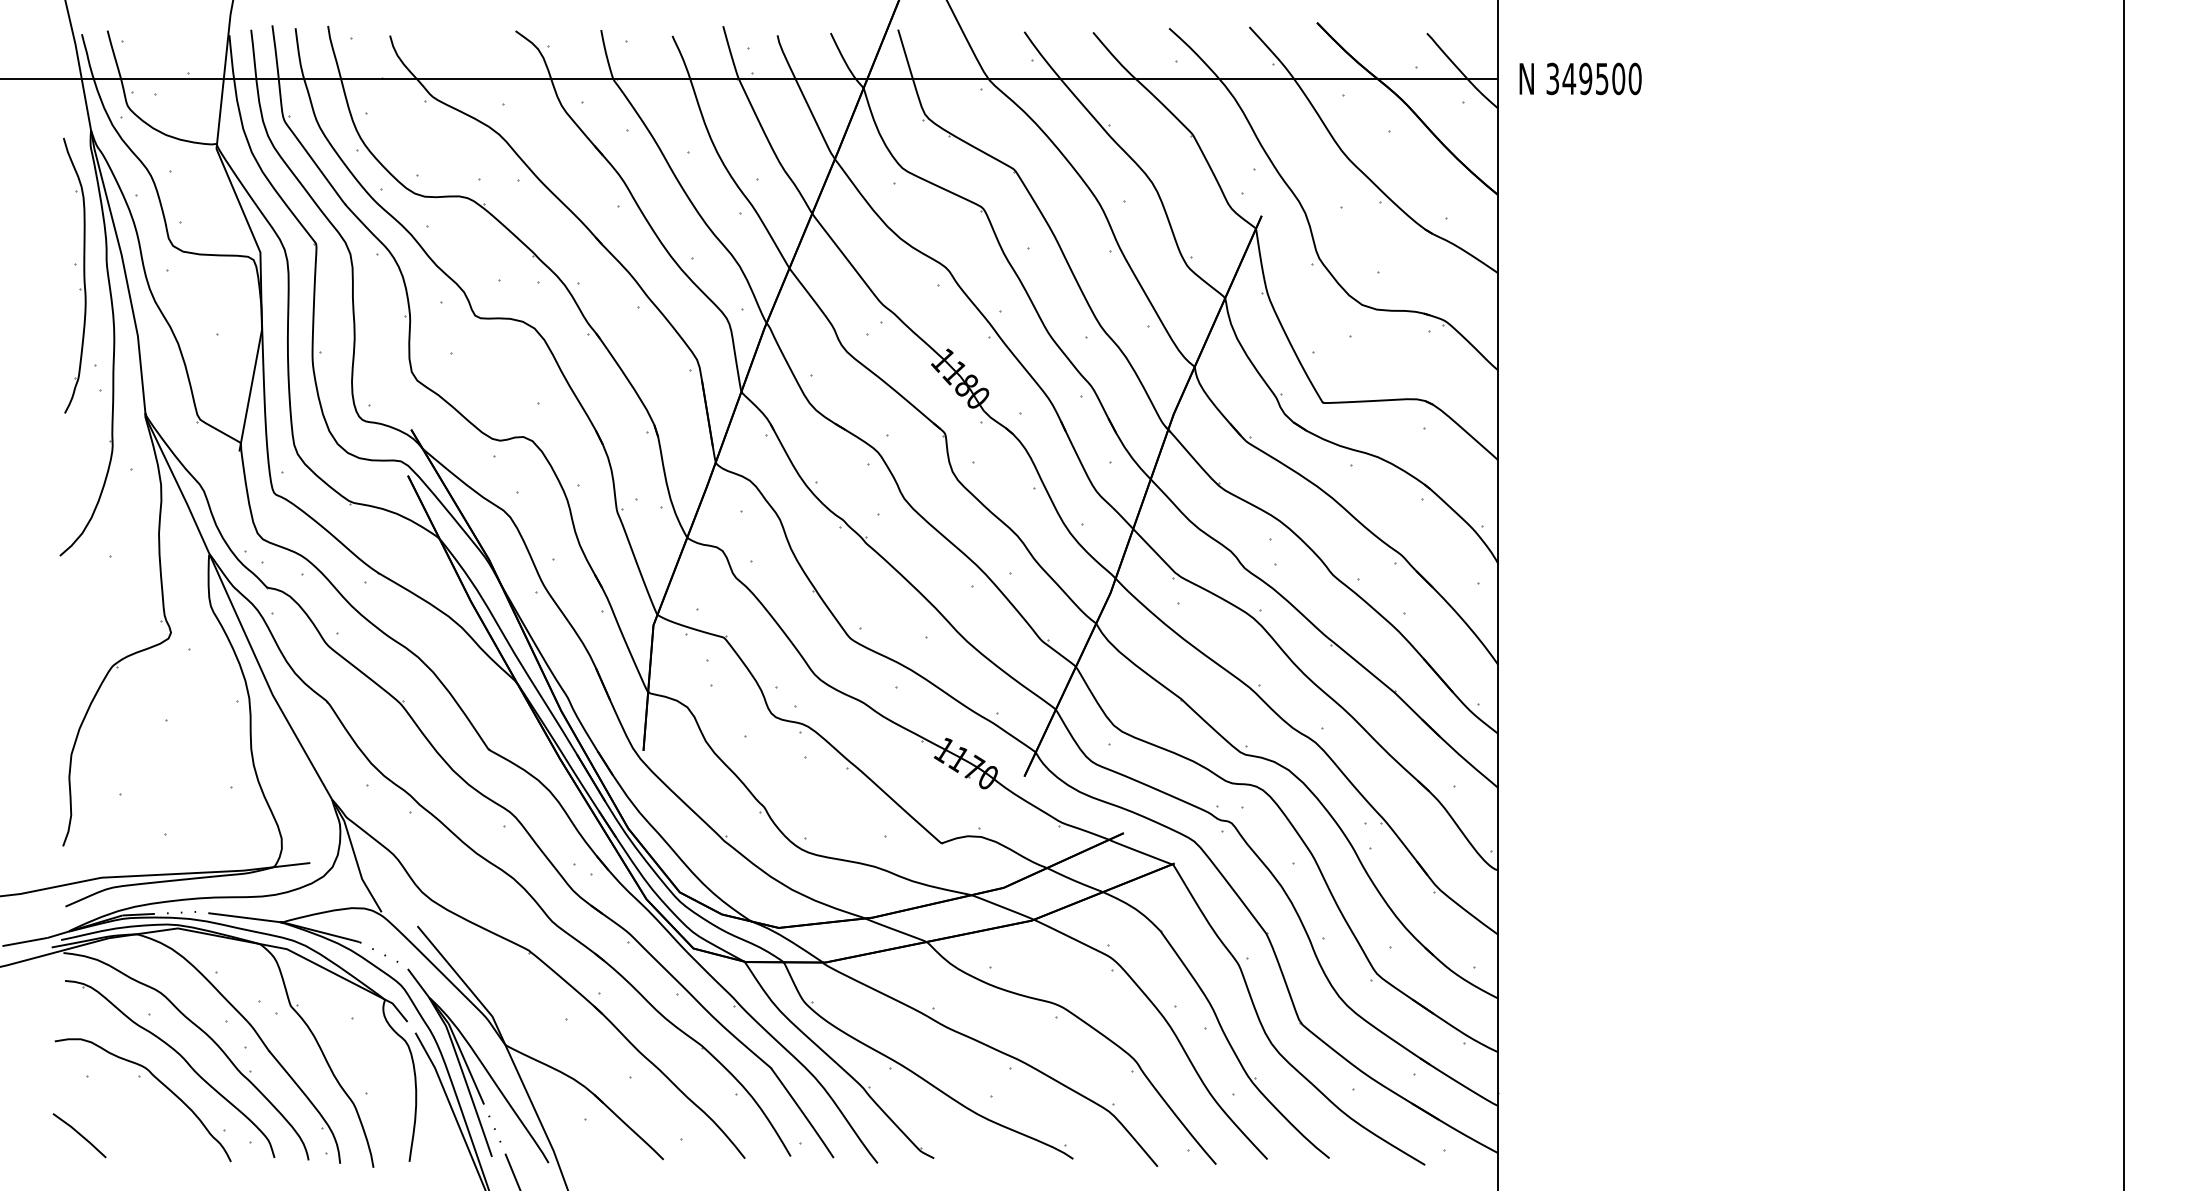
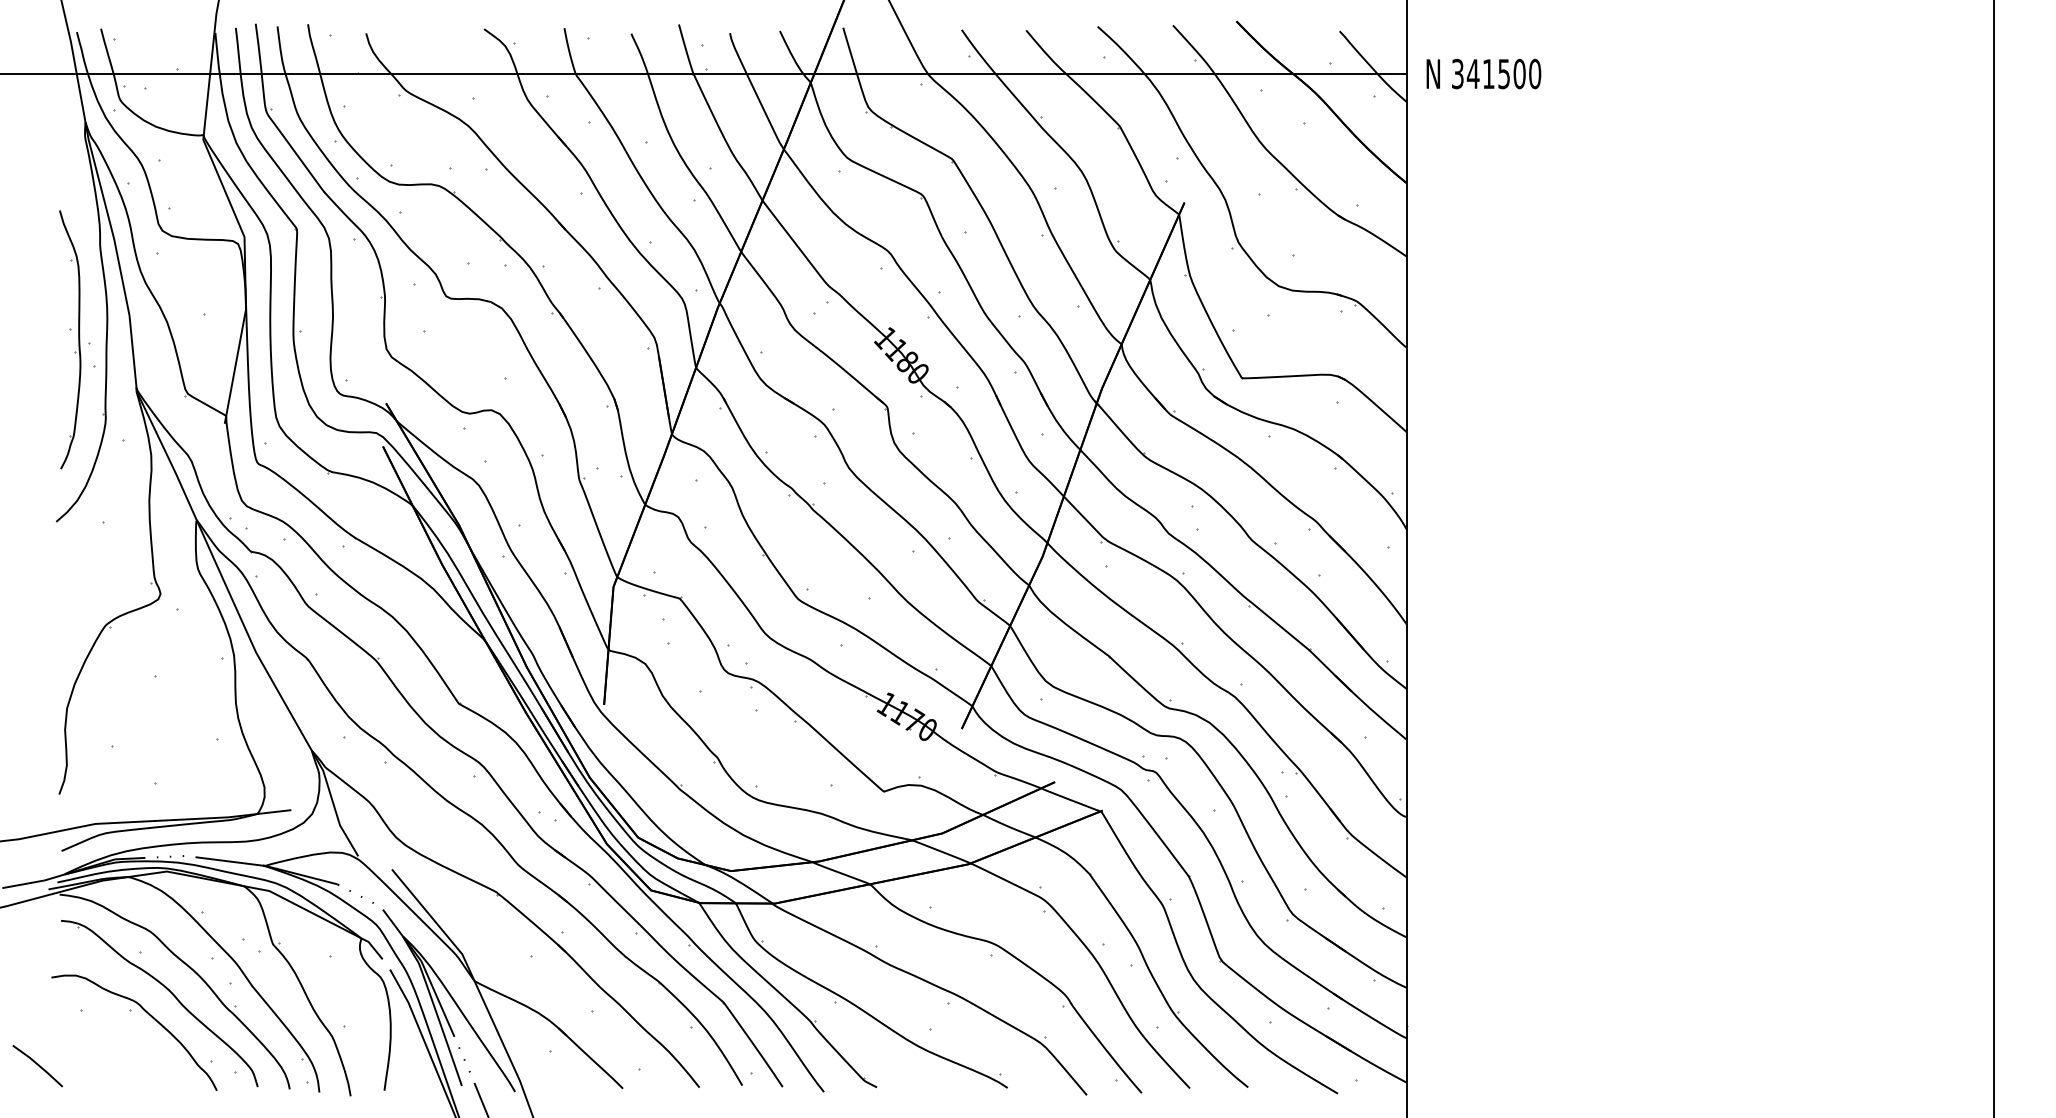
text: (1585, 78) -> (1488, 73), 349500 -> 341500
part: (83, 275) -> (78, 339), moved
line: (79, 1135) -> (37, 1065), moved

